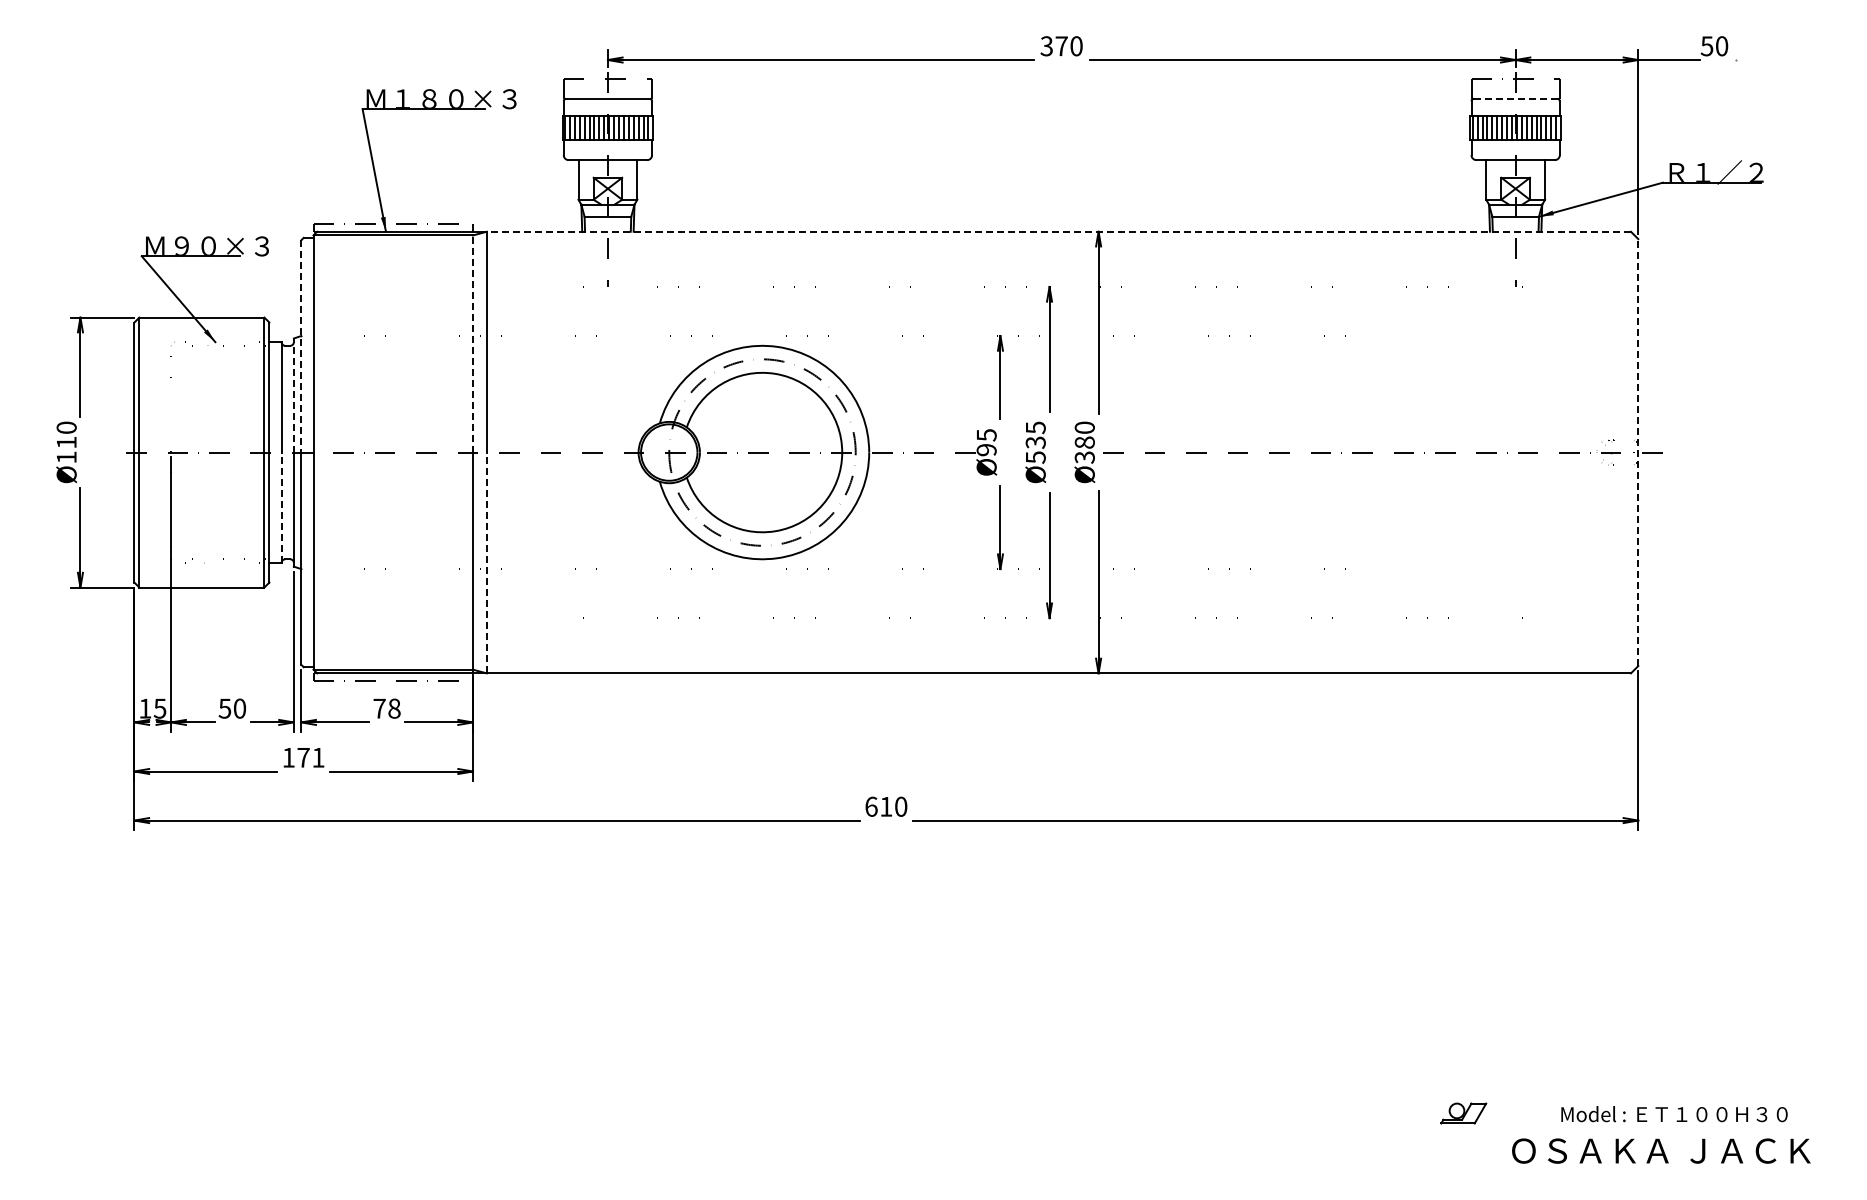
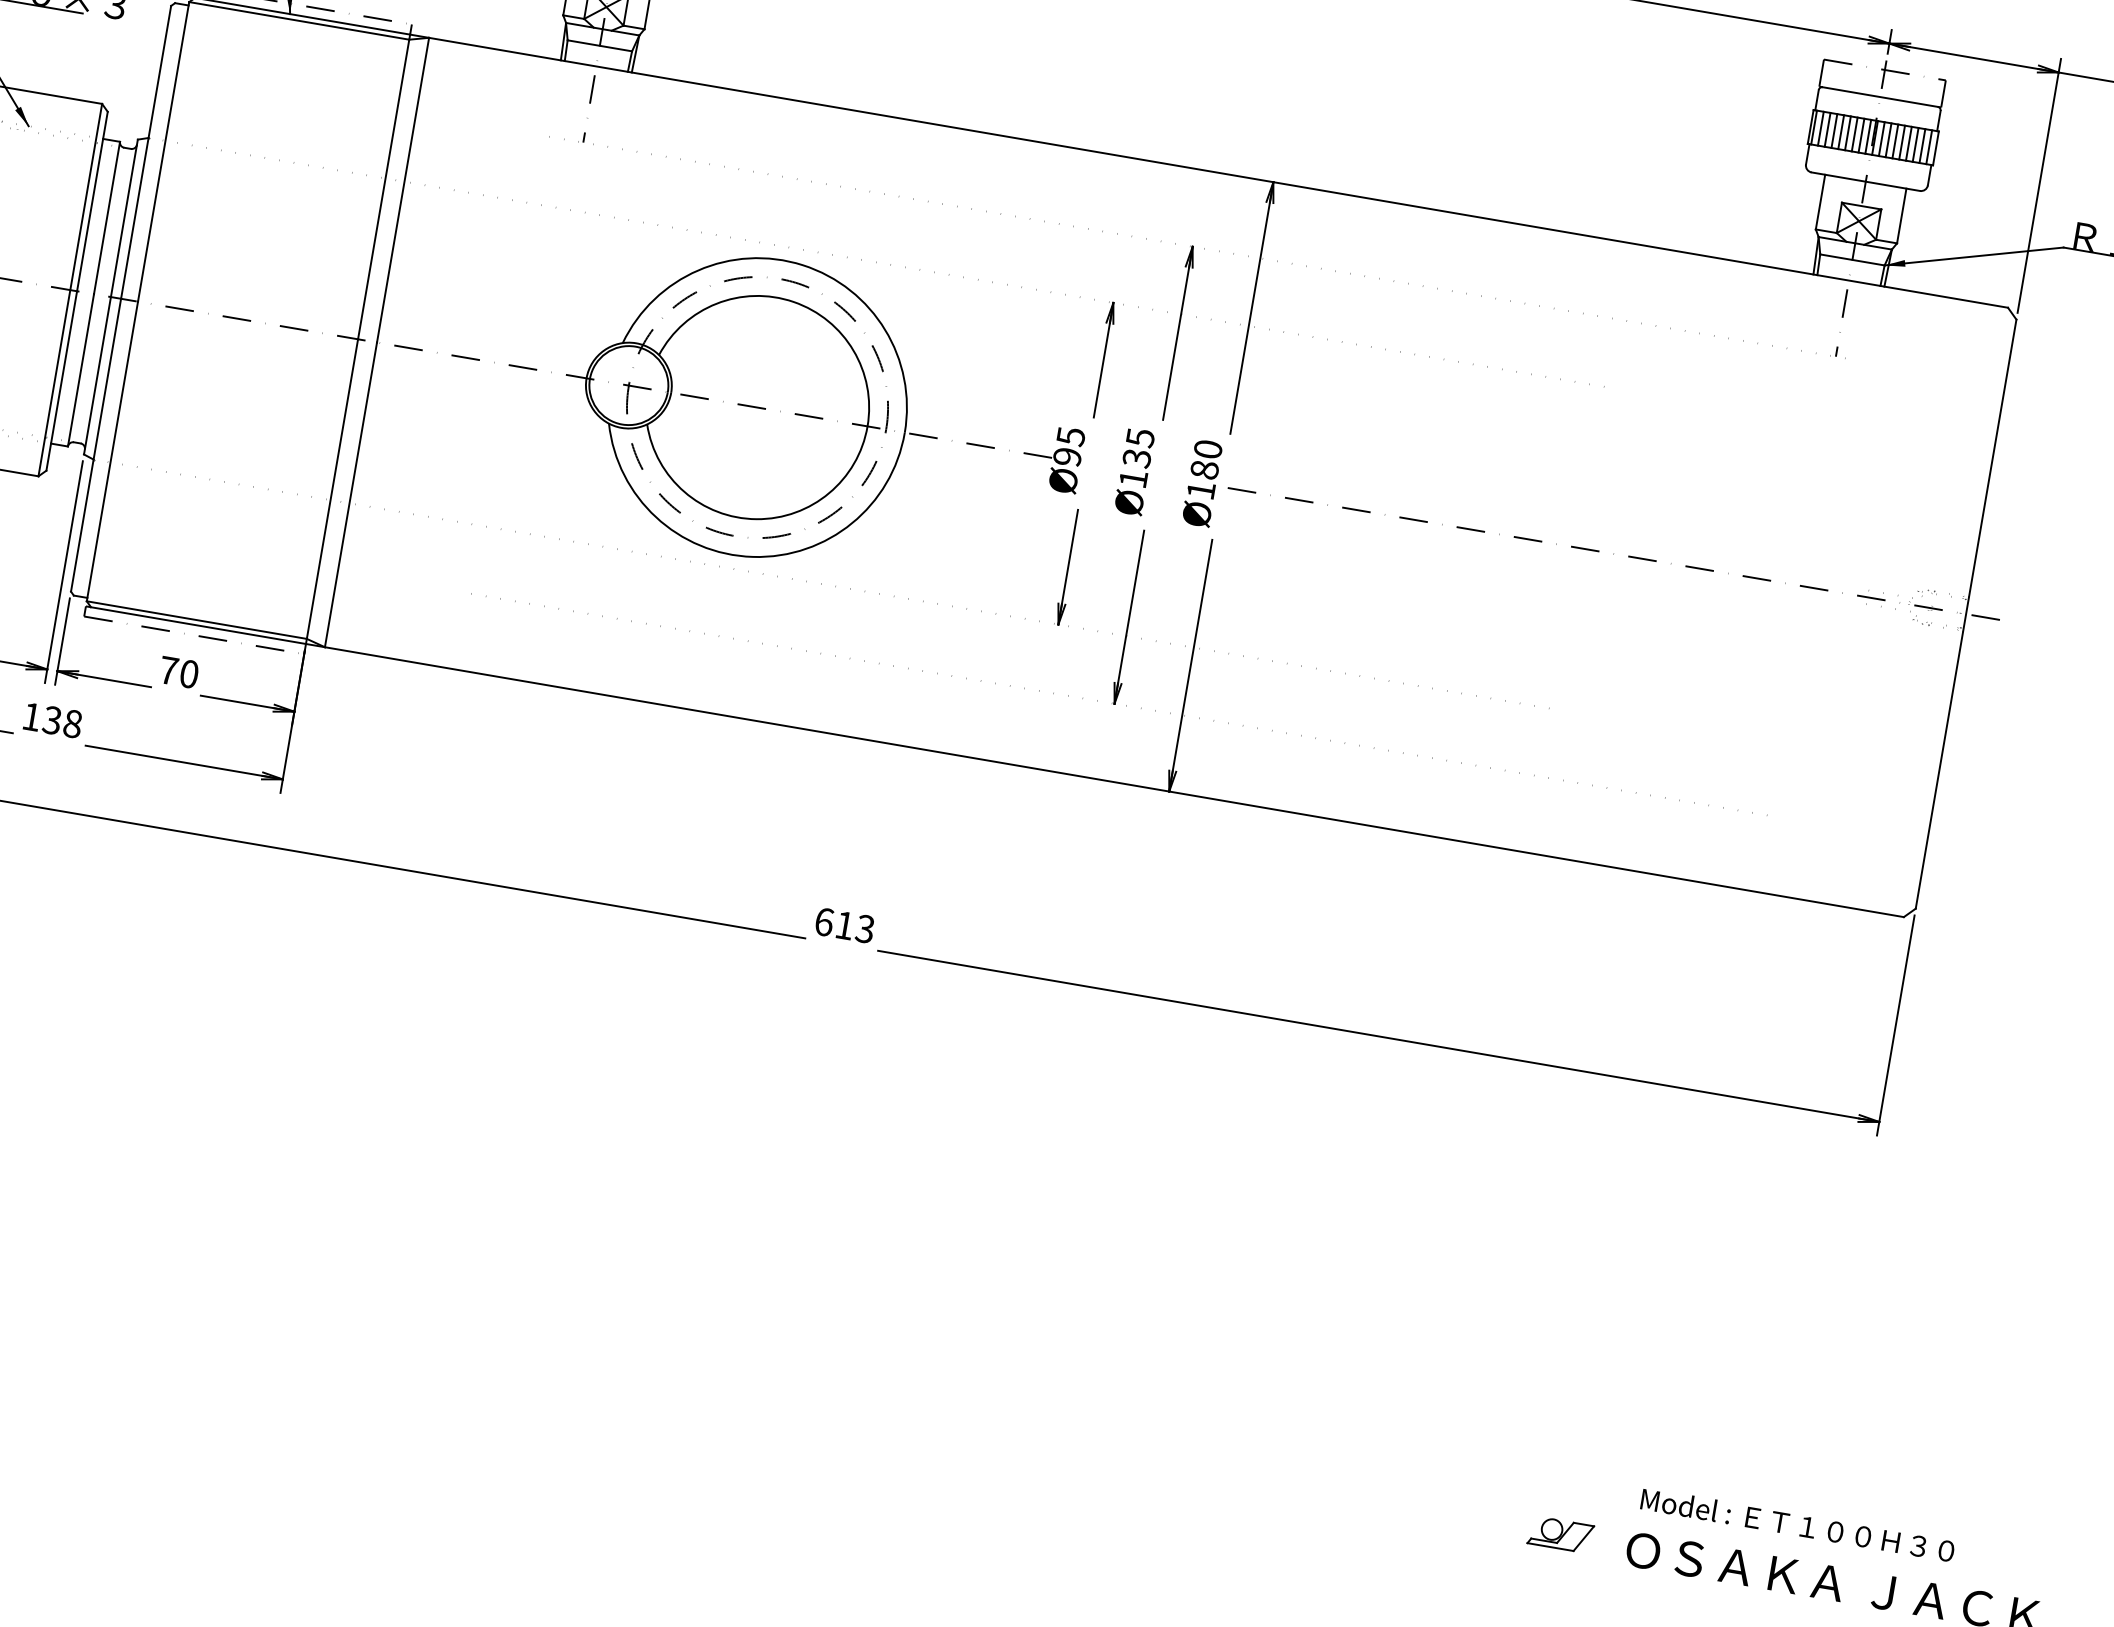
line: (1515, 98) -> (1880, 96), dashed -> solid
line: (1058, 231) -> (1218, 172), dashed -> solid
line: (473, 341) -> (384, 186), dashed -> solid
line: (301, 346) -> (146, 152), dashed -> solid
line: (293, 395) -> (123, 218), dashed -> solid
line: (1638, 452) -> (1966, 614), dashed -> solid
text: (1035, 457) -> (1133, 478), Ø535 -> Ø135
text: (1084, 457) -> (1200, 490), Ø380 -> Ø180
line: (281, 507) -> (80, 369), dashed -> solid
line: (486, 562) -> (350, 494), dashed -> solid
text: (394, 708) -> (189, 673), 78 -> 70
text: (310, 757) -> (61, 721), 171 -> 138
text: (900, 806) -> (864, 928), 610 -> 613
part: (1463, 1113) -> (1560, 1534), moved
text: (1674, 1114) -> (1797, 1525), moved

